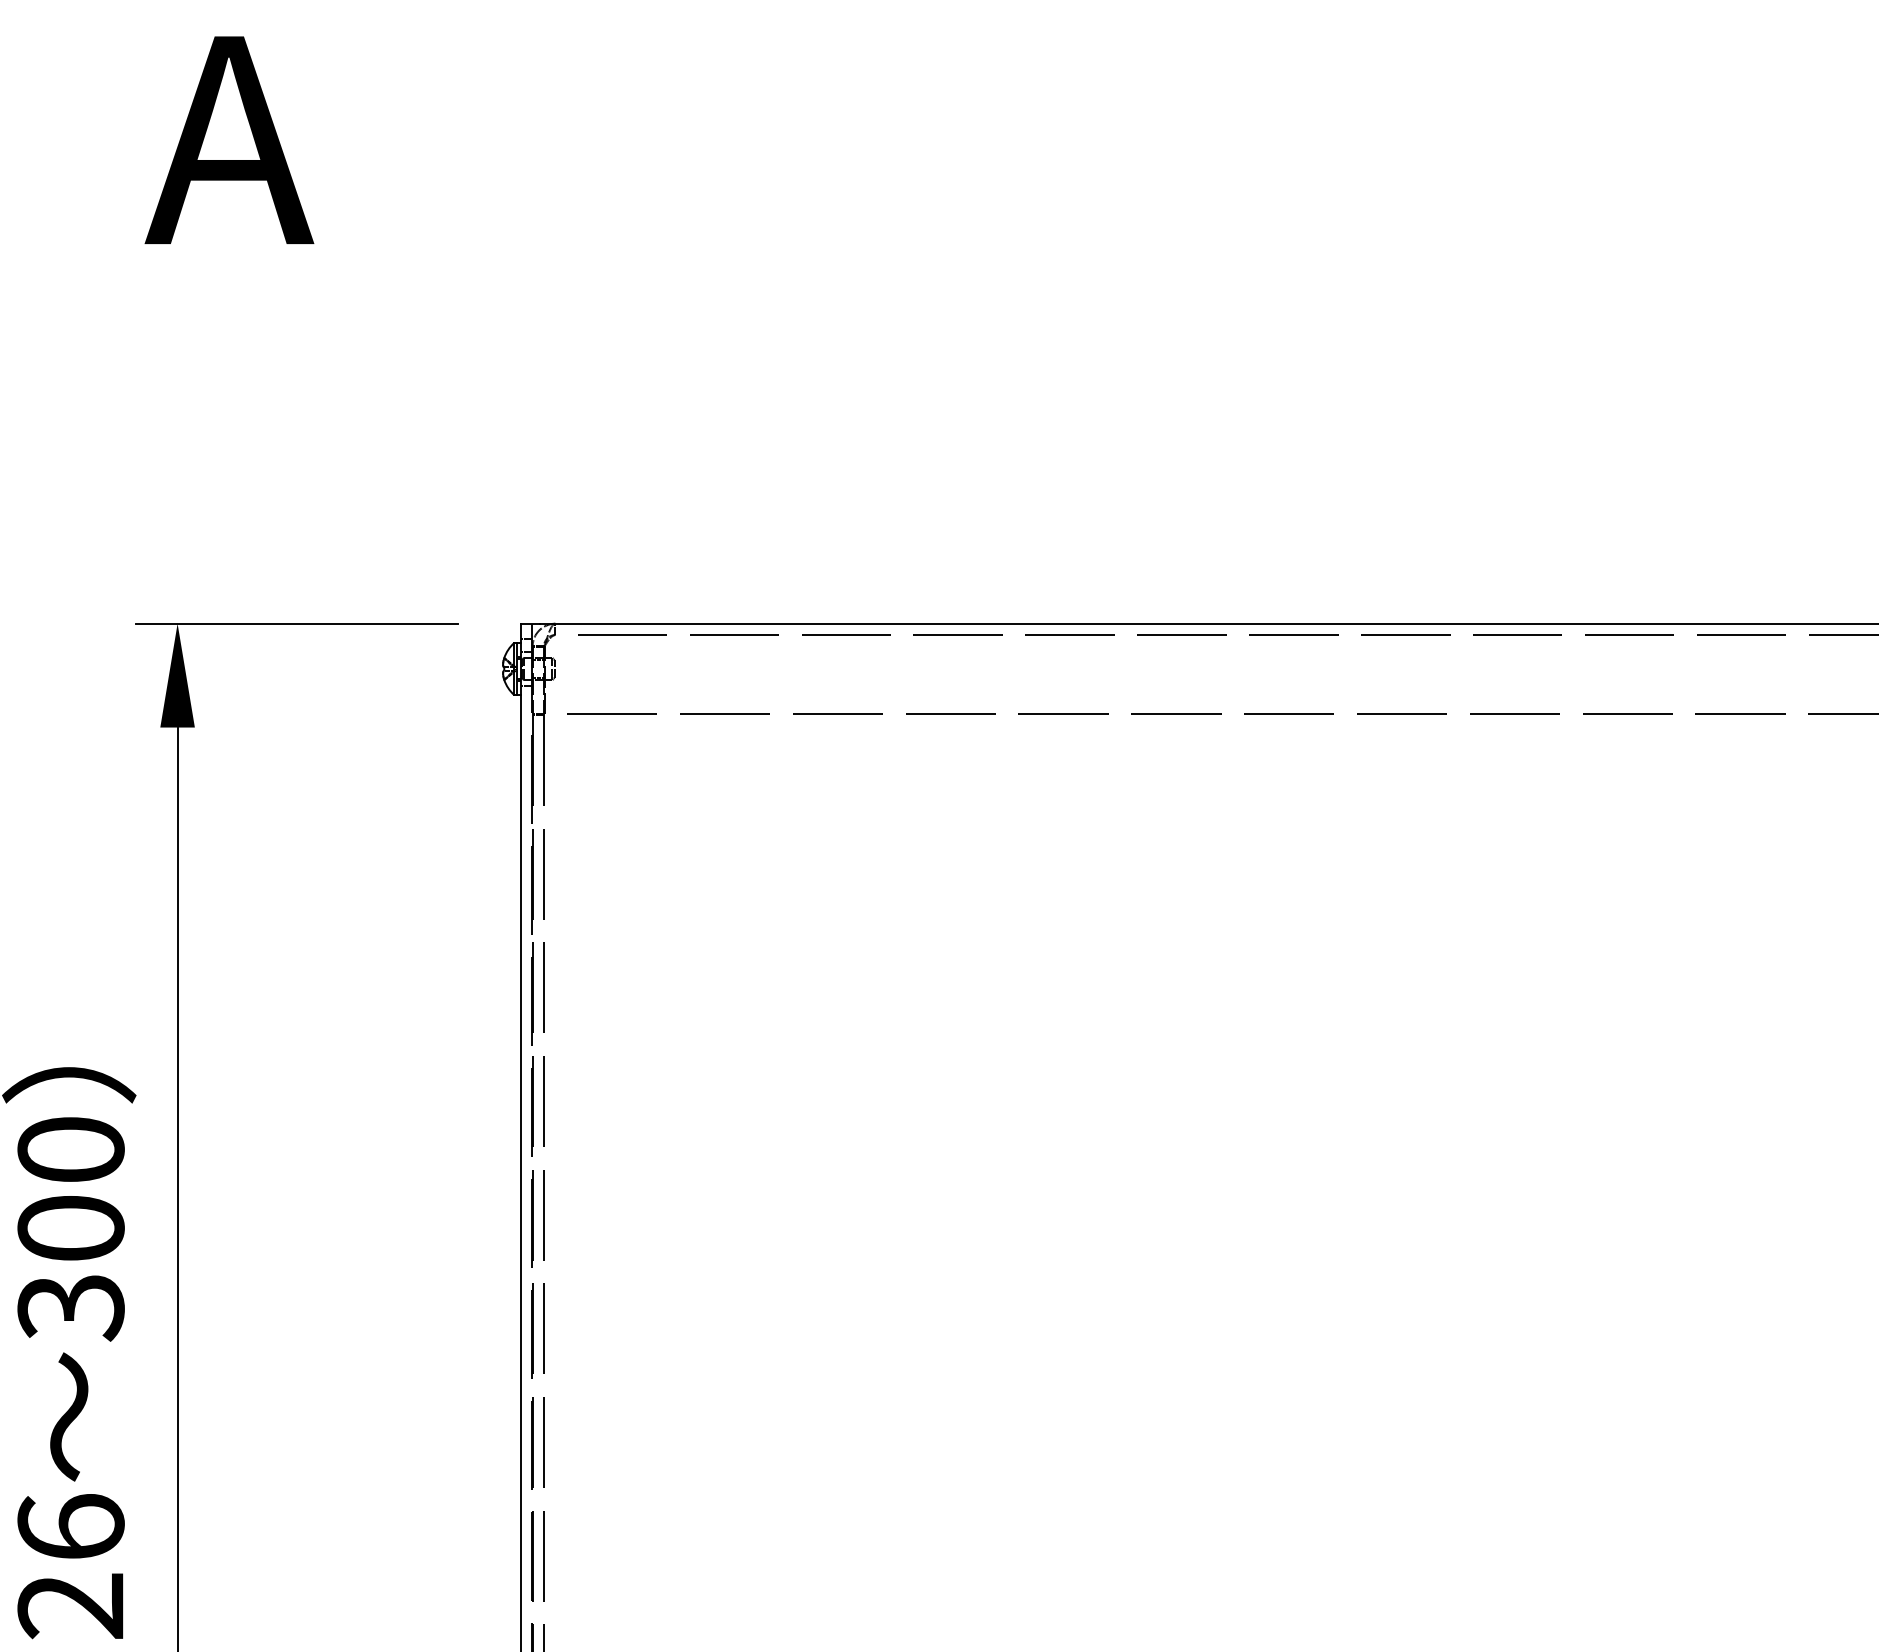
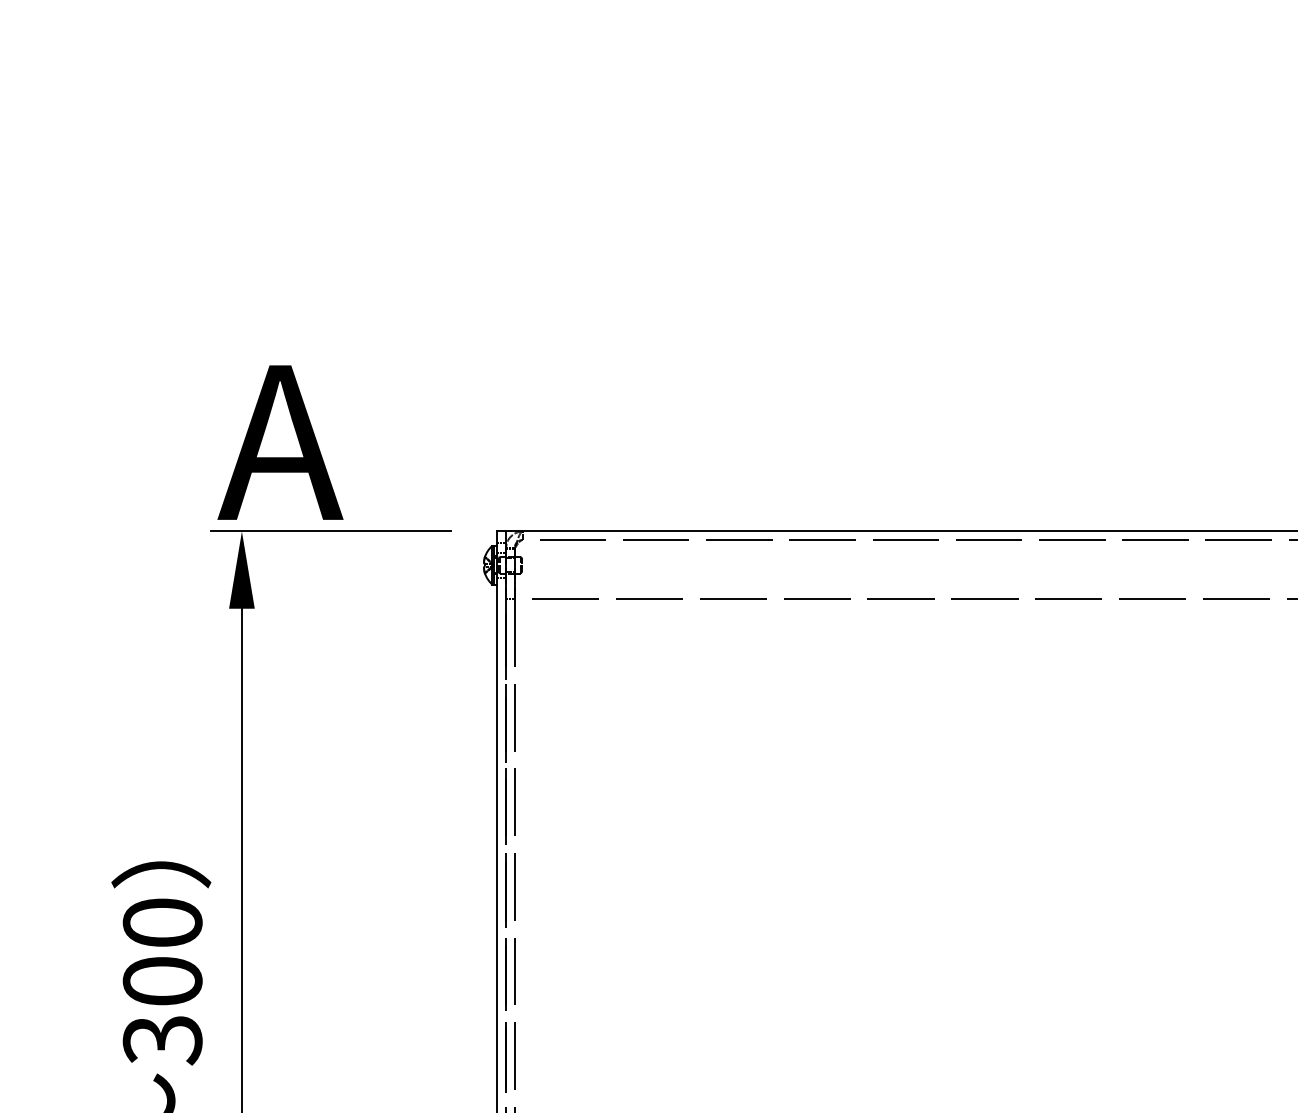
text: (229, 139) -> (280, 442), moved

